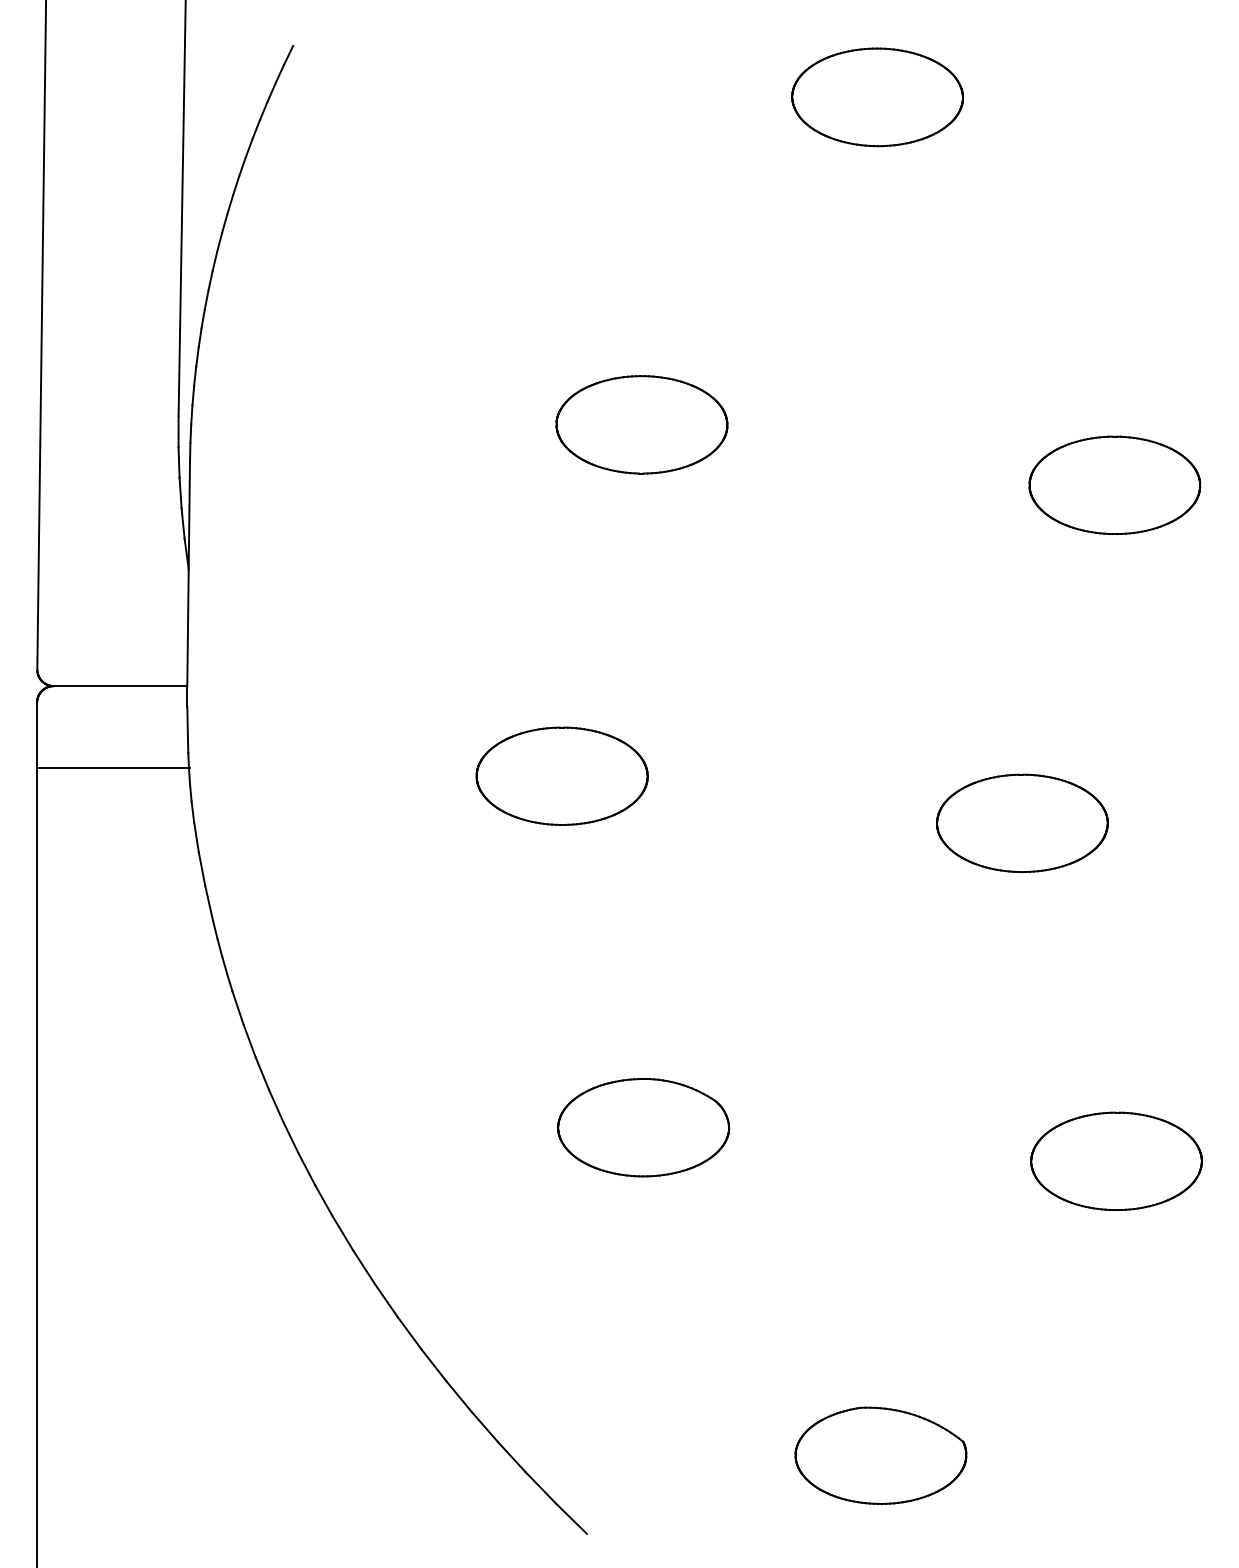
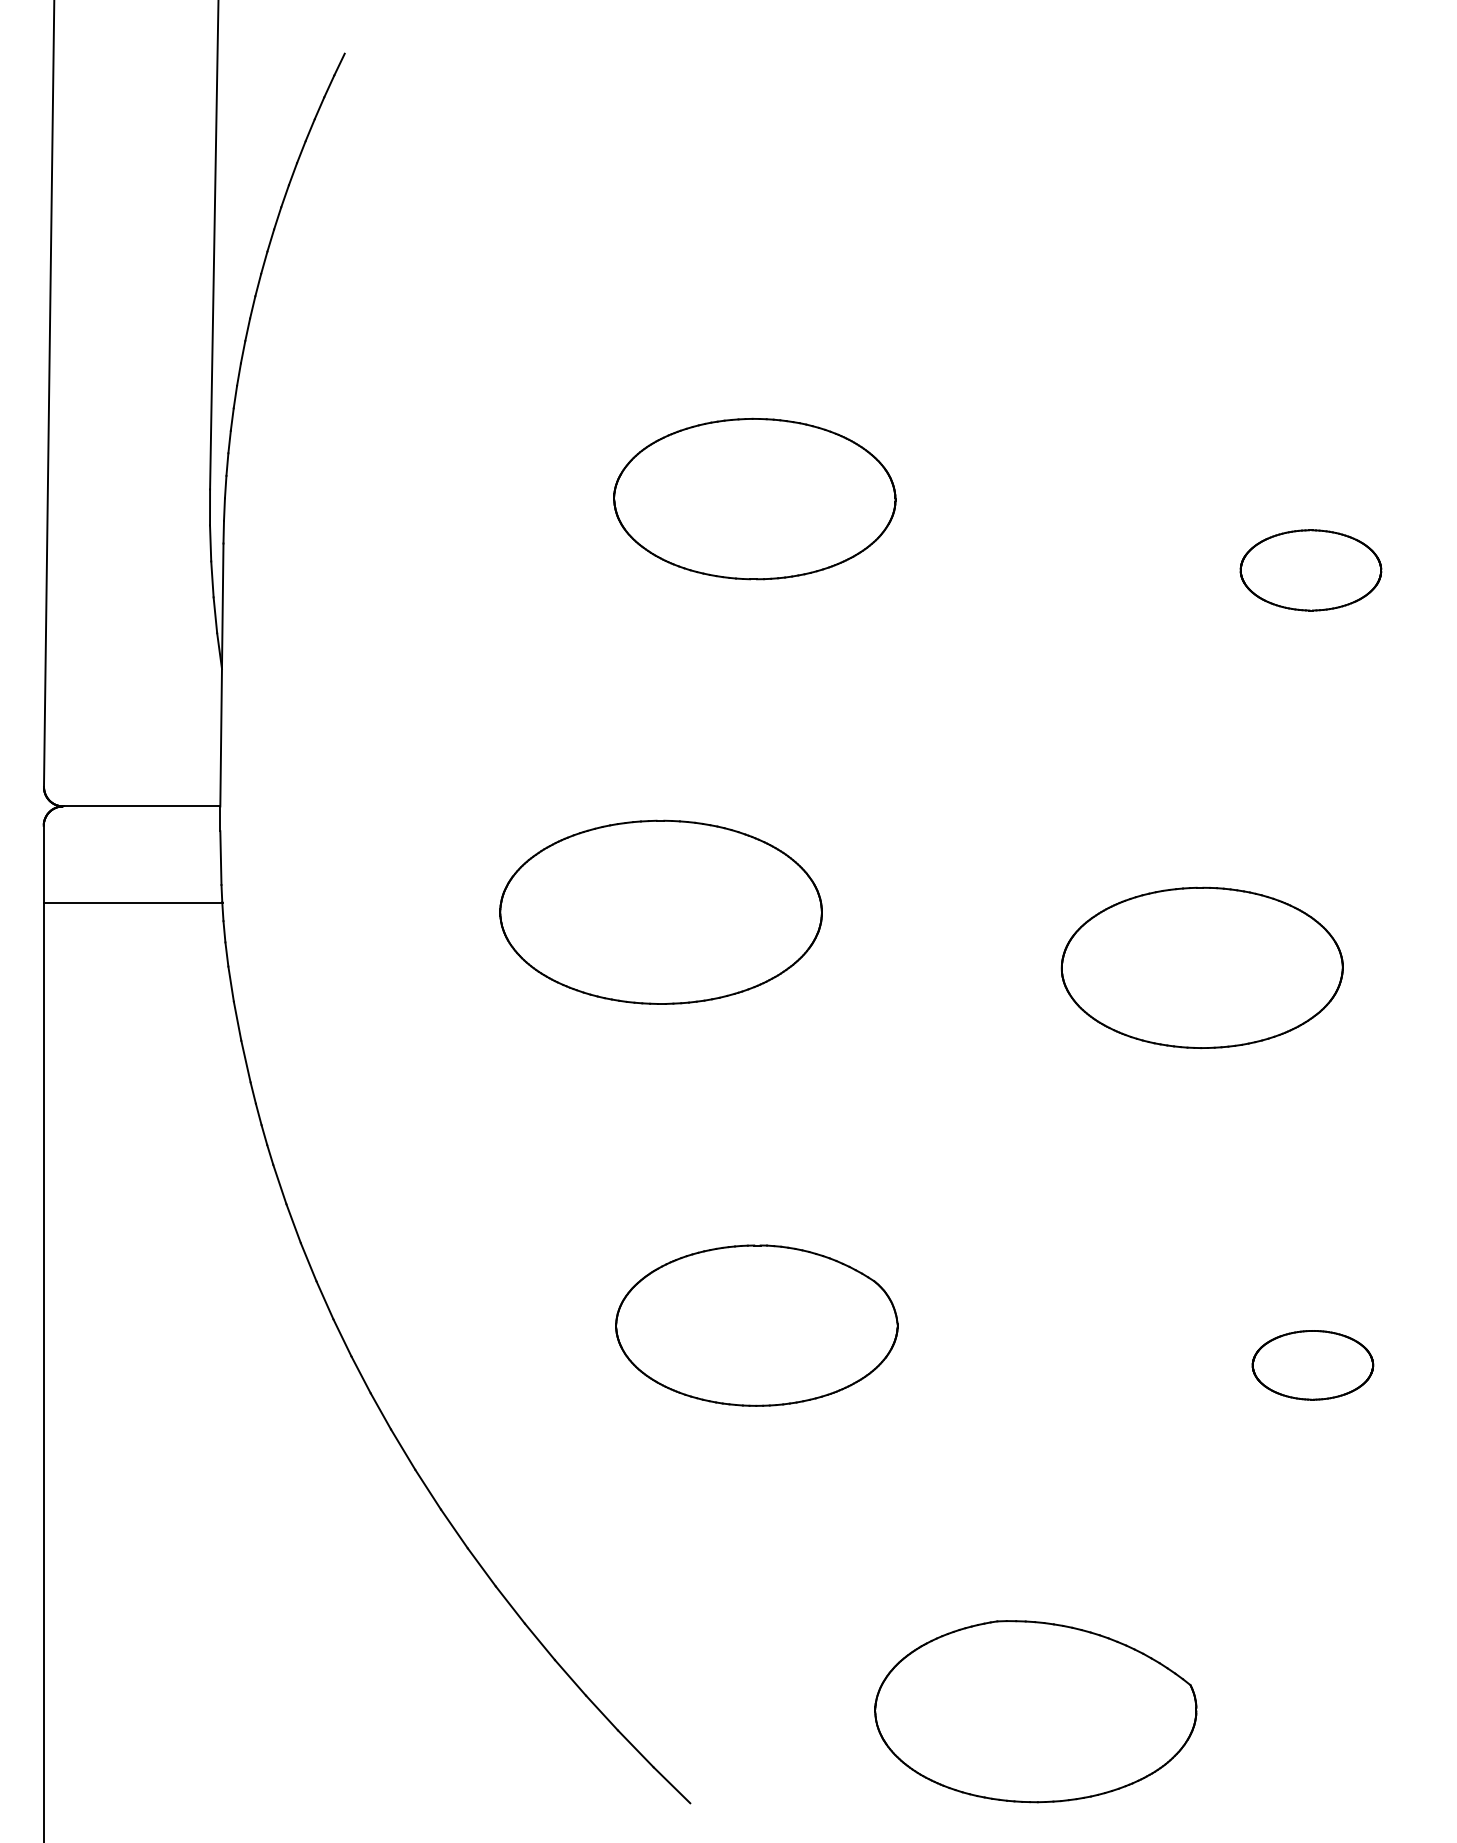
part: (877, 96) -> (1031, 113), removed
part: (641, 425) -> (754, 499), size x1.4
part: (1114, 485) -> (1310, 570), size x0.7
part: (561, 776) -> (660, 912), size x1.6
part: (1021, 823) -> (1201, 967), size x1.4
part: (643, 1127) -> (756, 1325), size x1.4
part: (1116, 1161) -> (1312, 1365), size x0.6
part: (880, 1455) -> (1035, 1710), size x1.6

